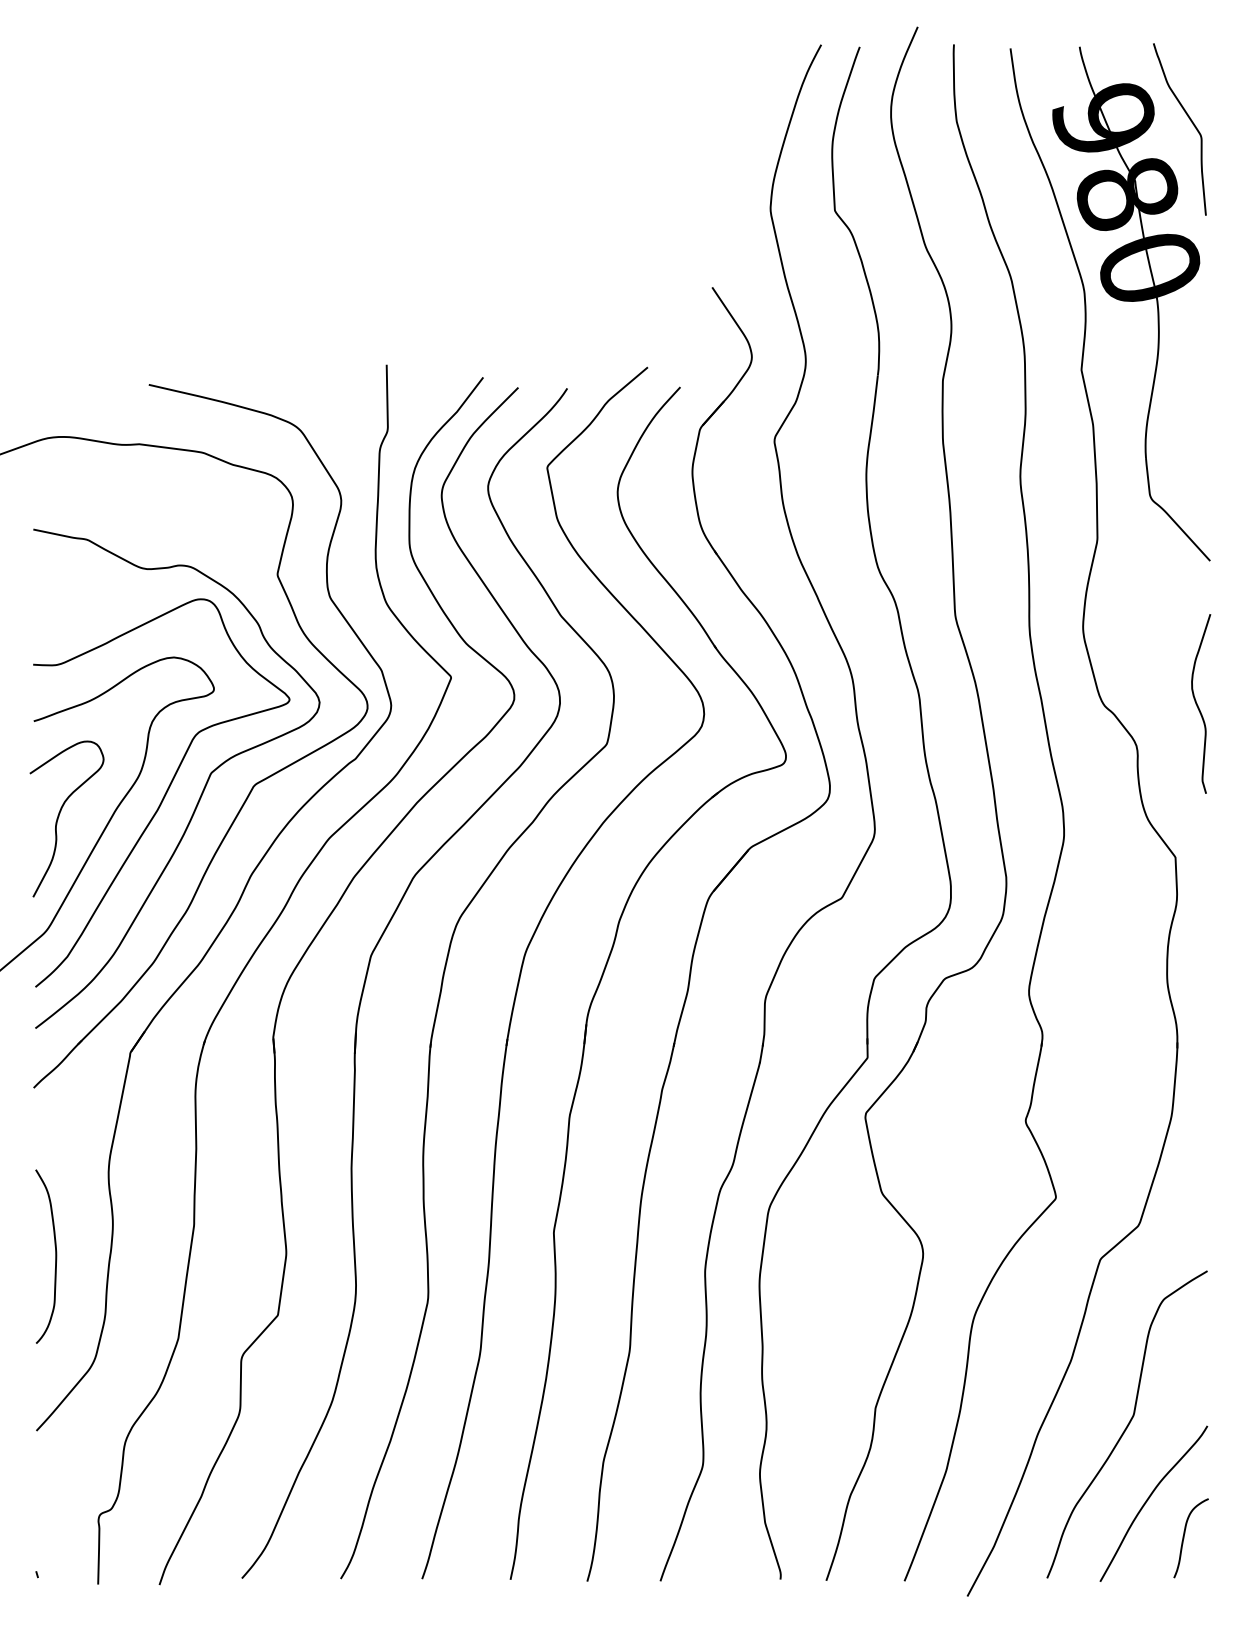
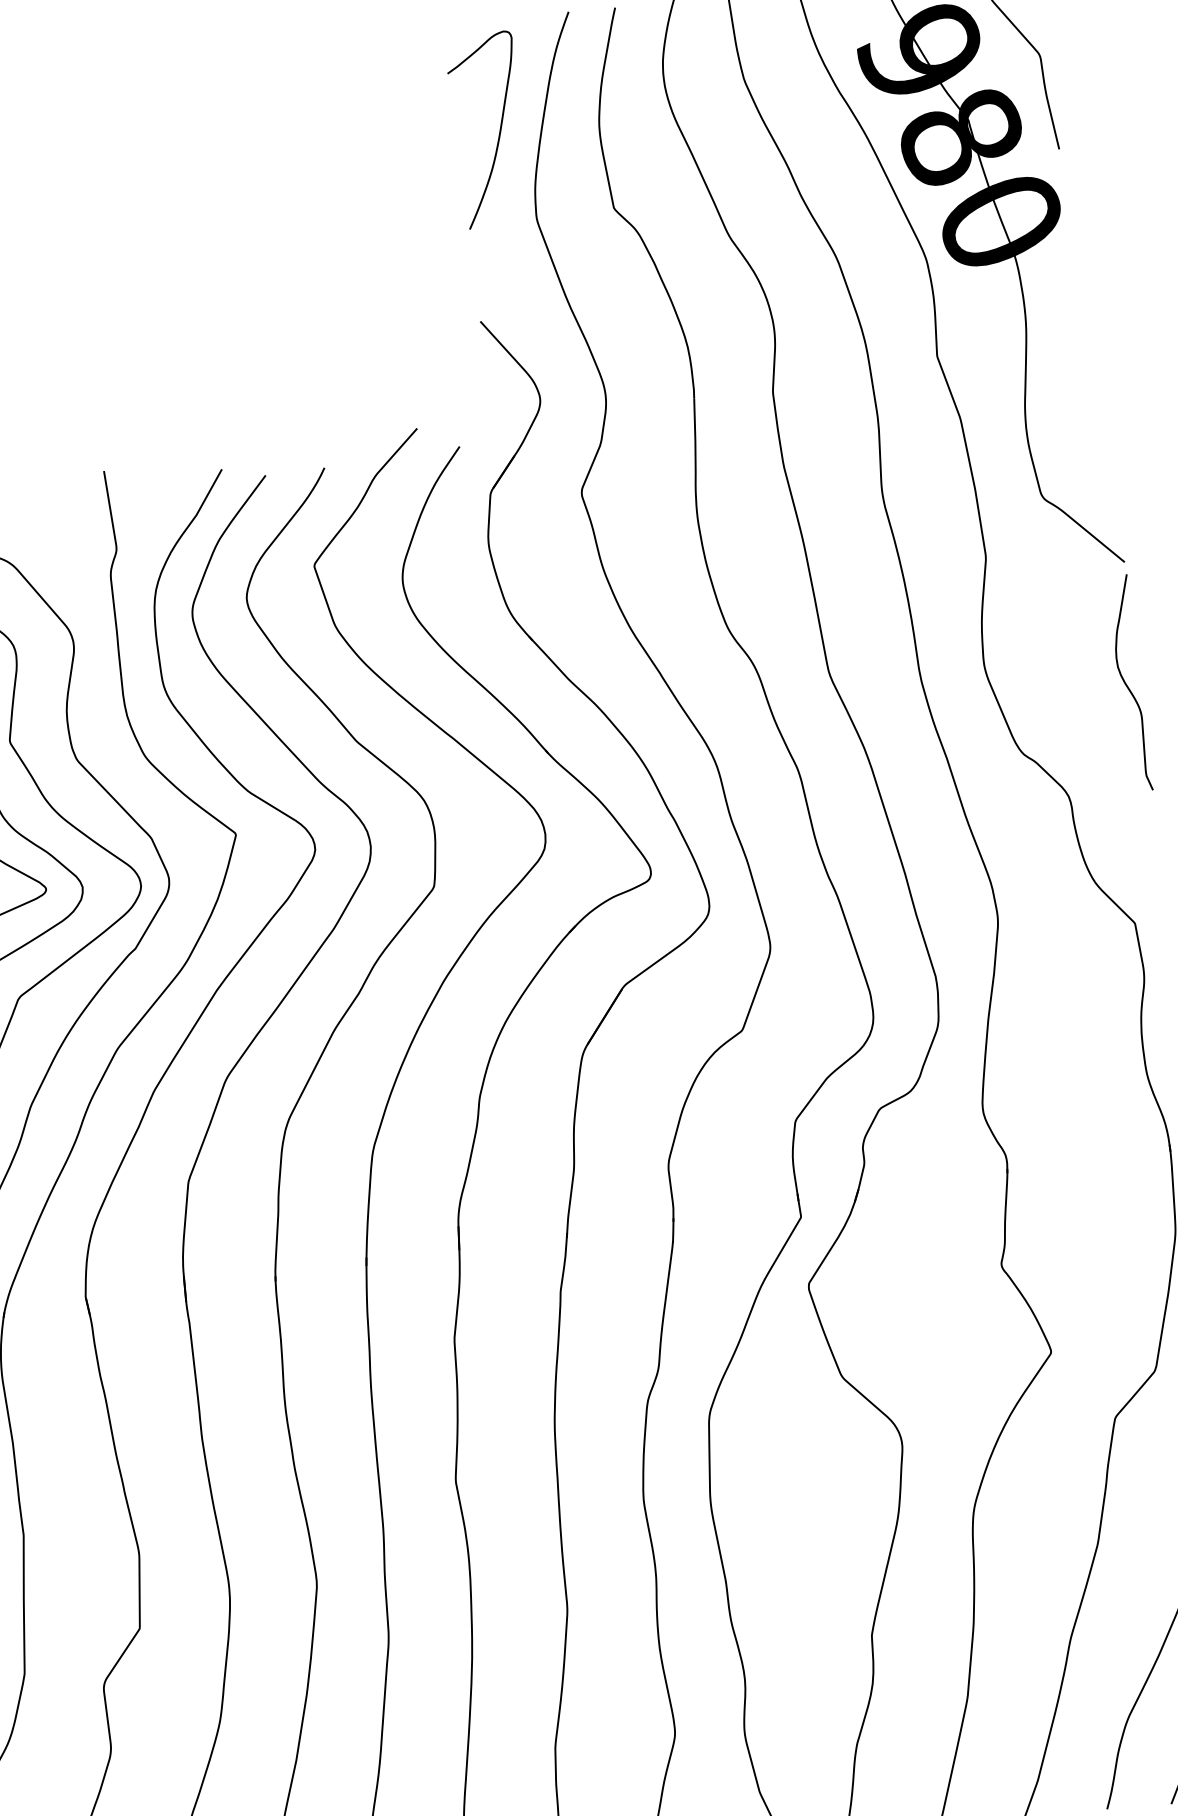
curve: (750, 132) -> (499, 129), added
curve: (1198, 705) -> (1128, 685), moved

